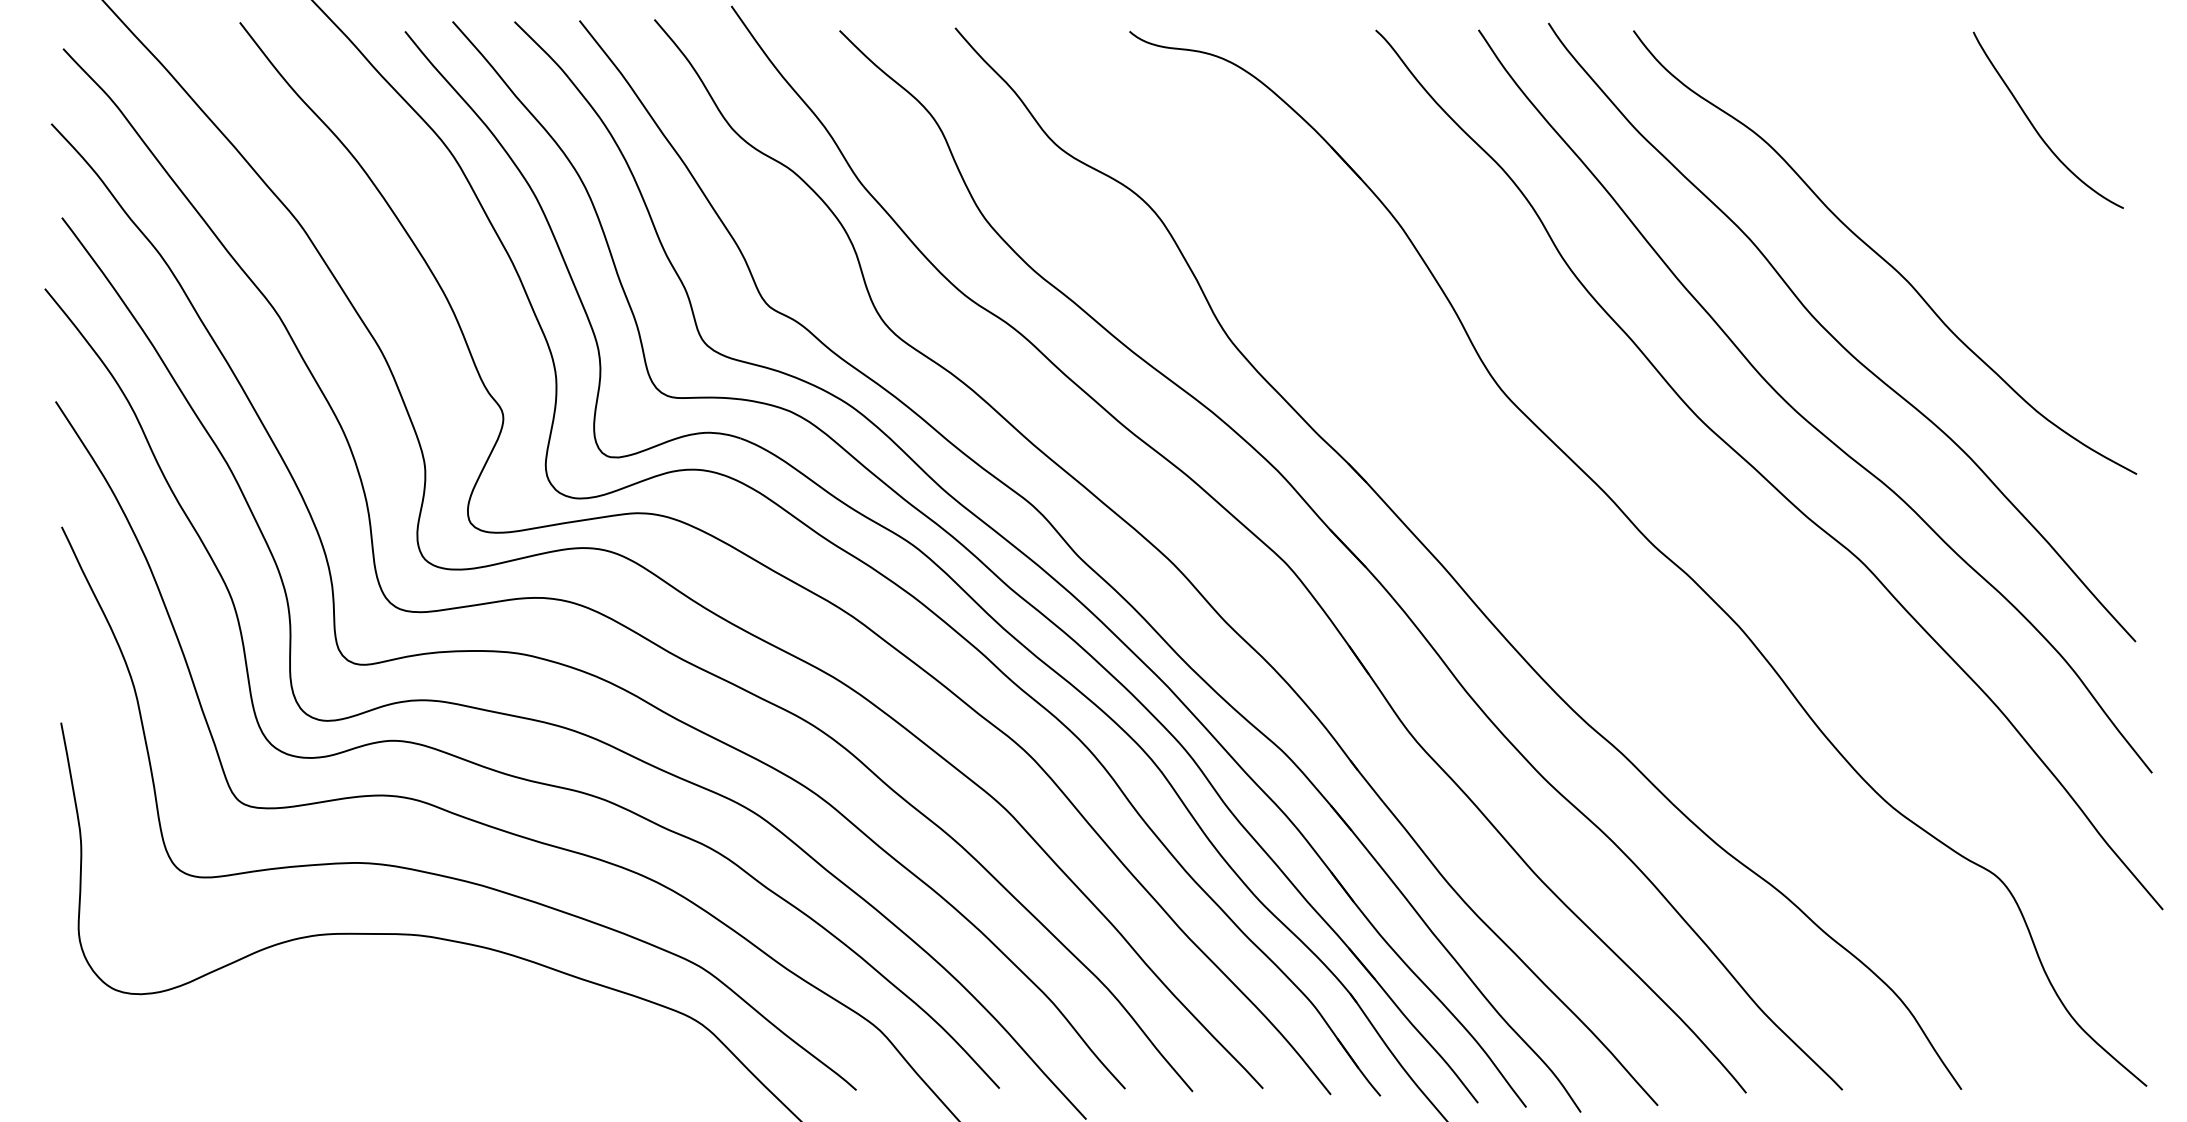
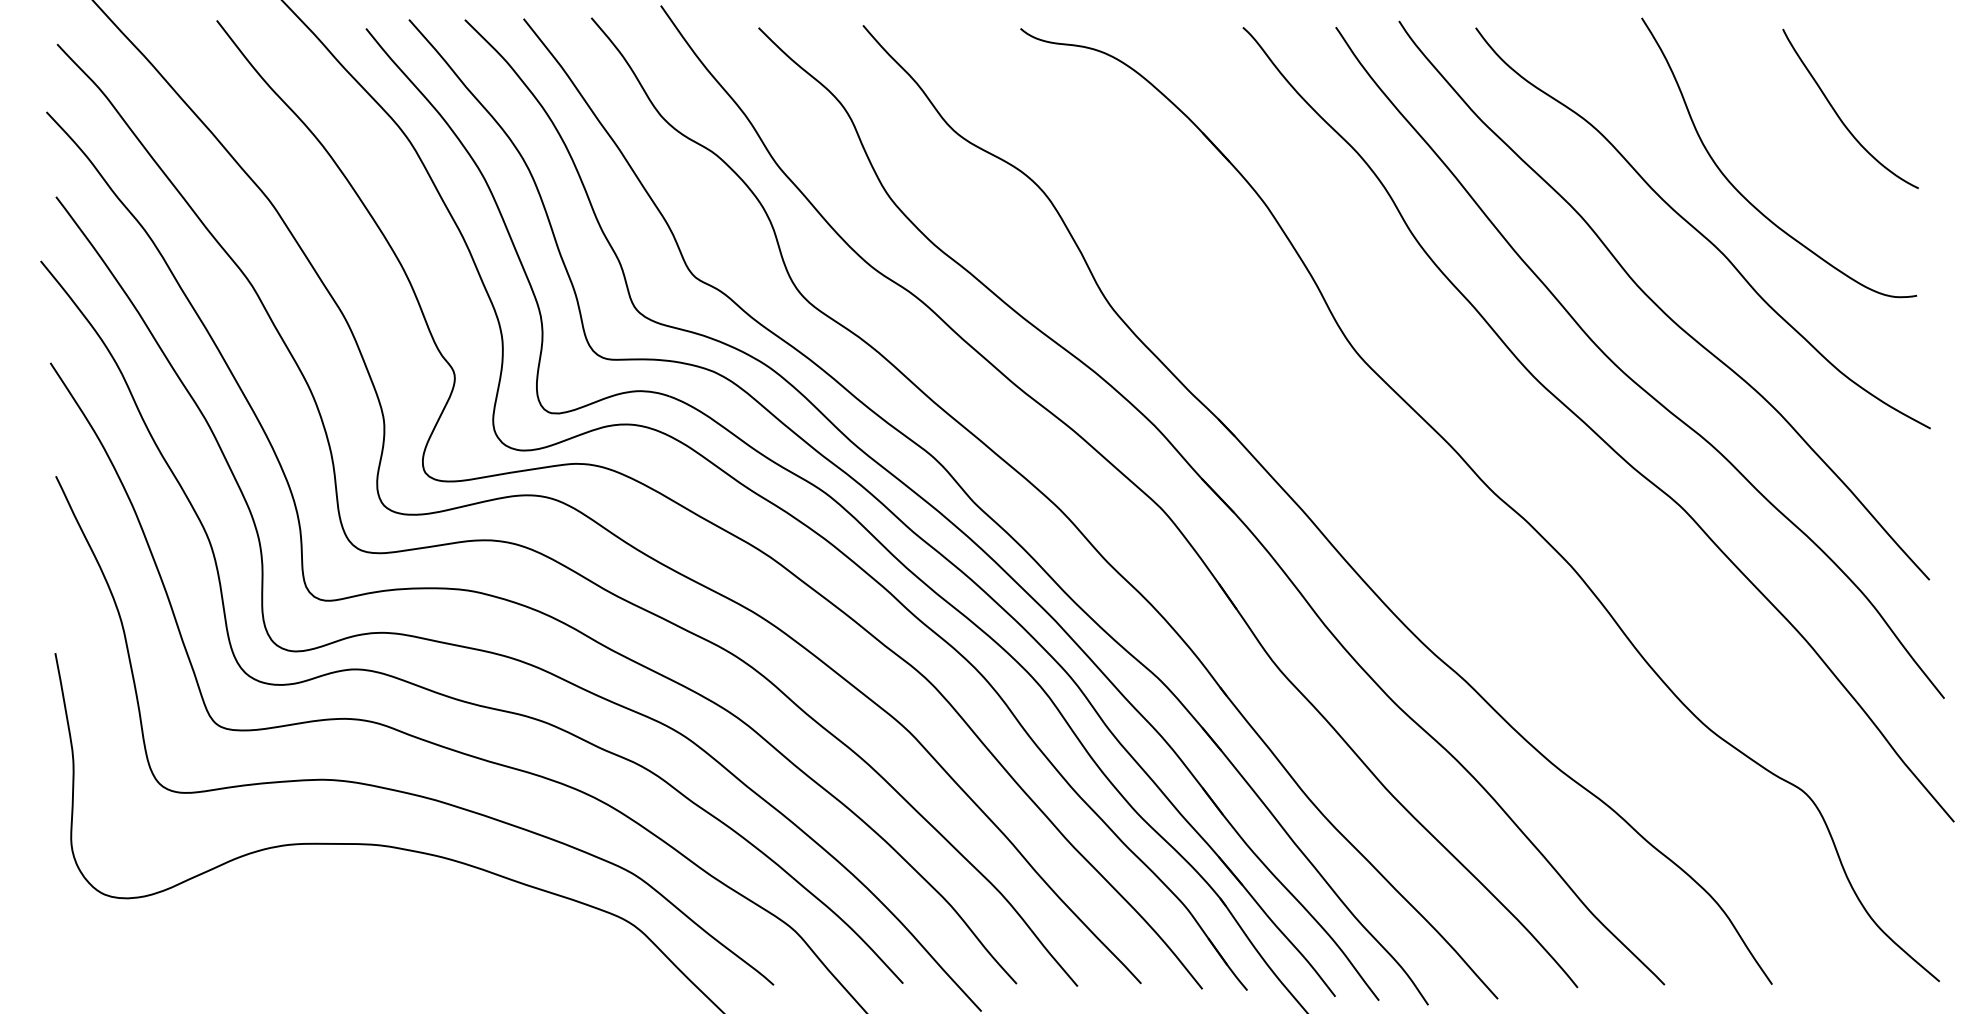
curve: (1928, 214) -> (1742, 193), added

